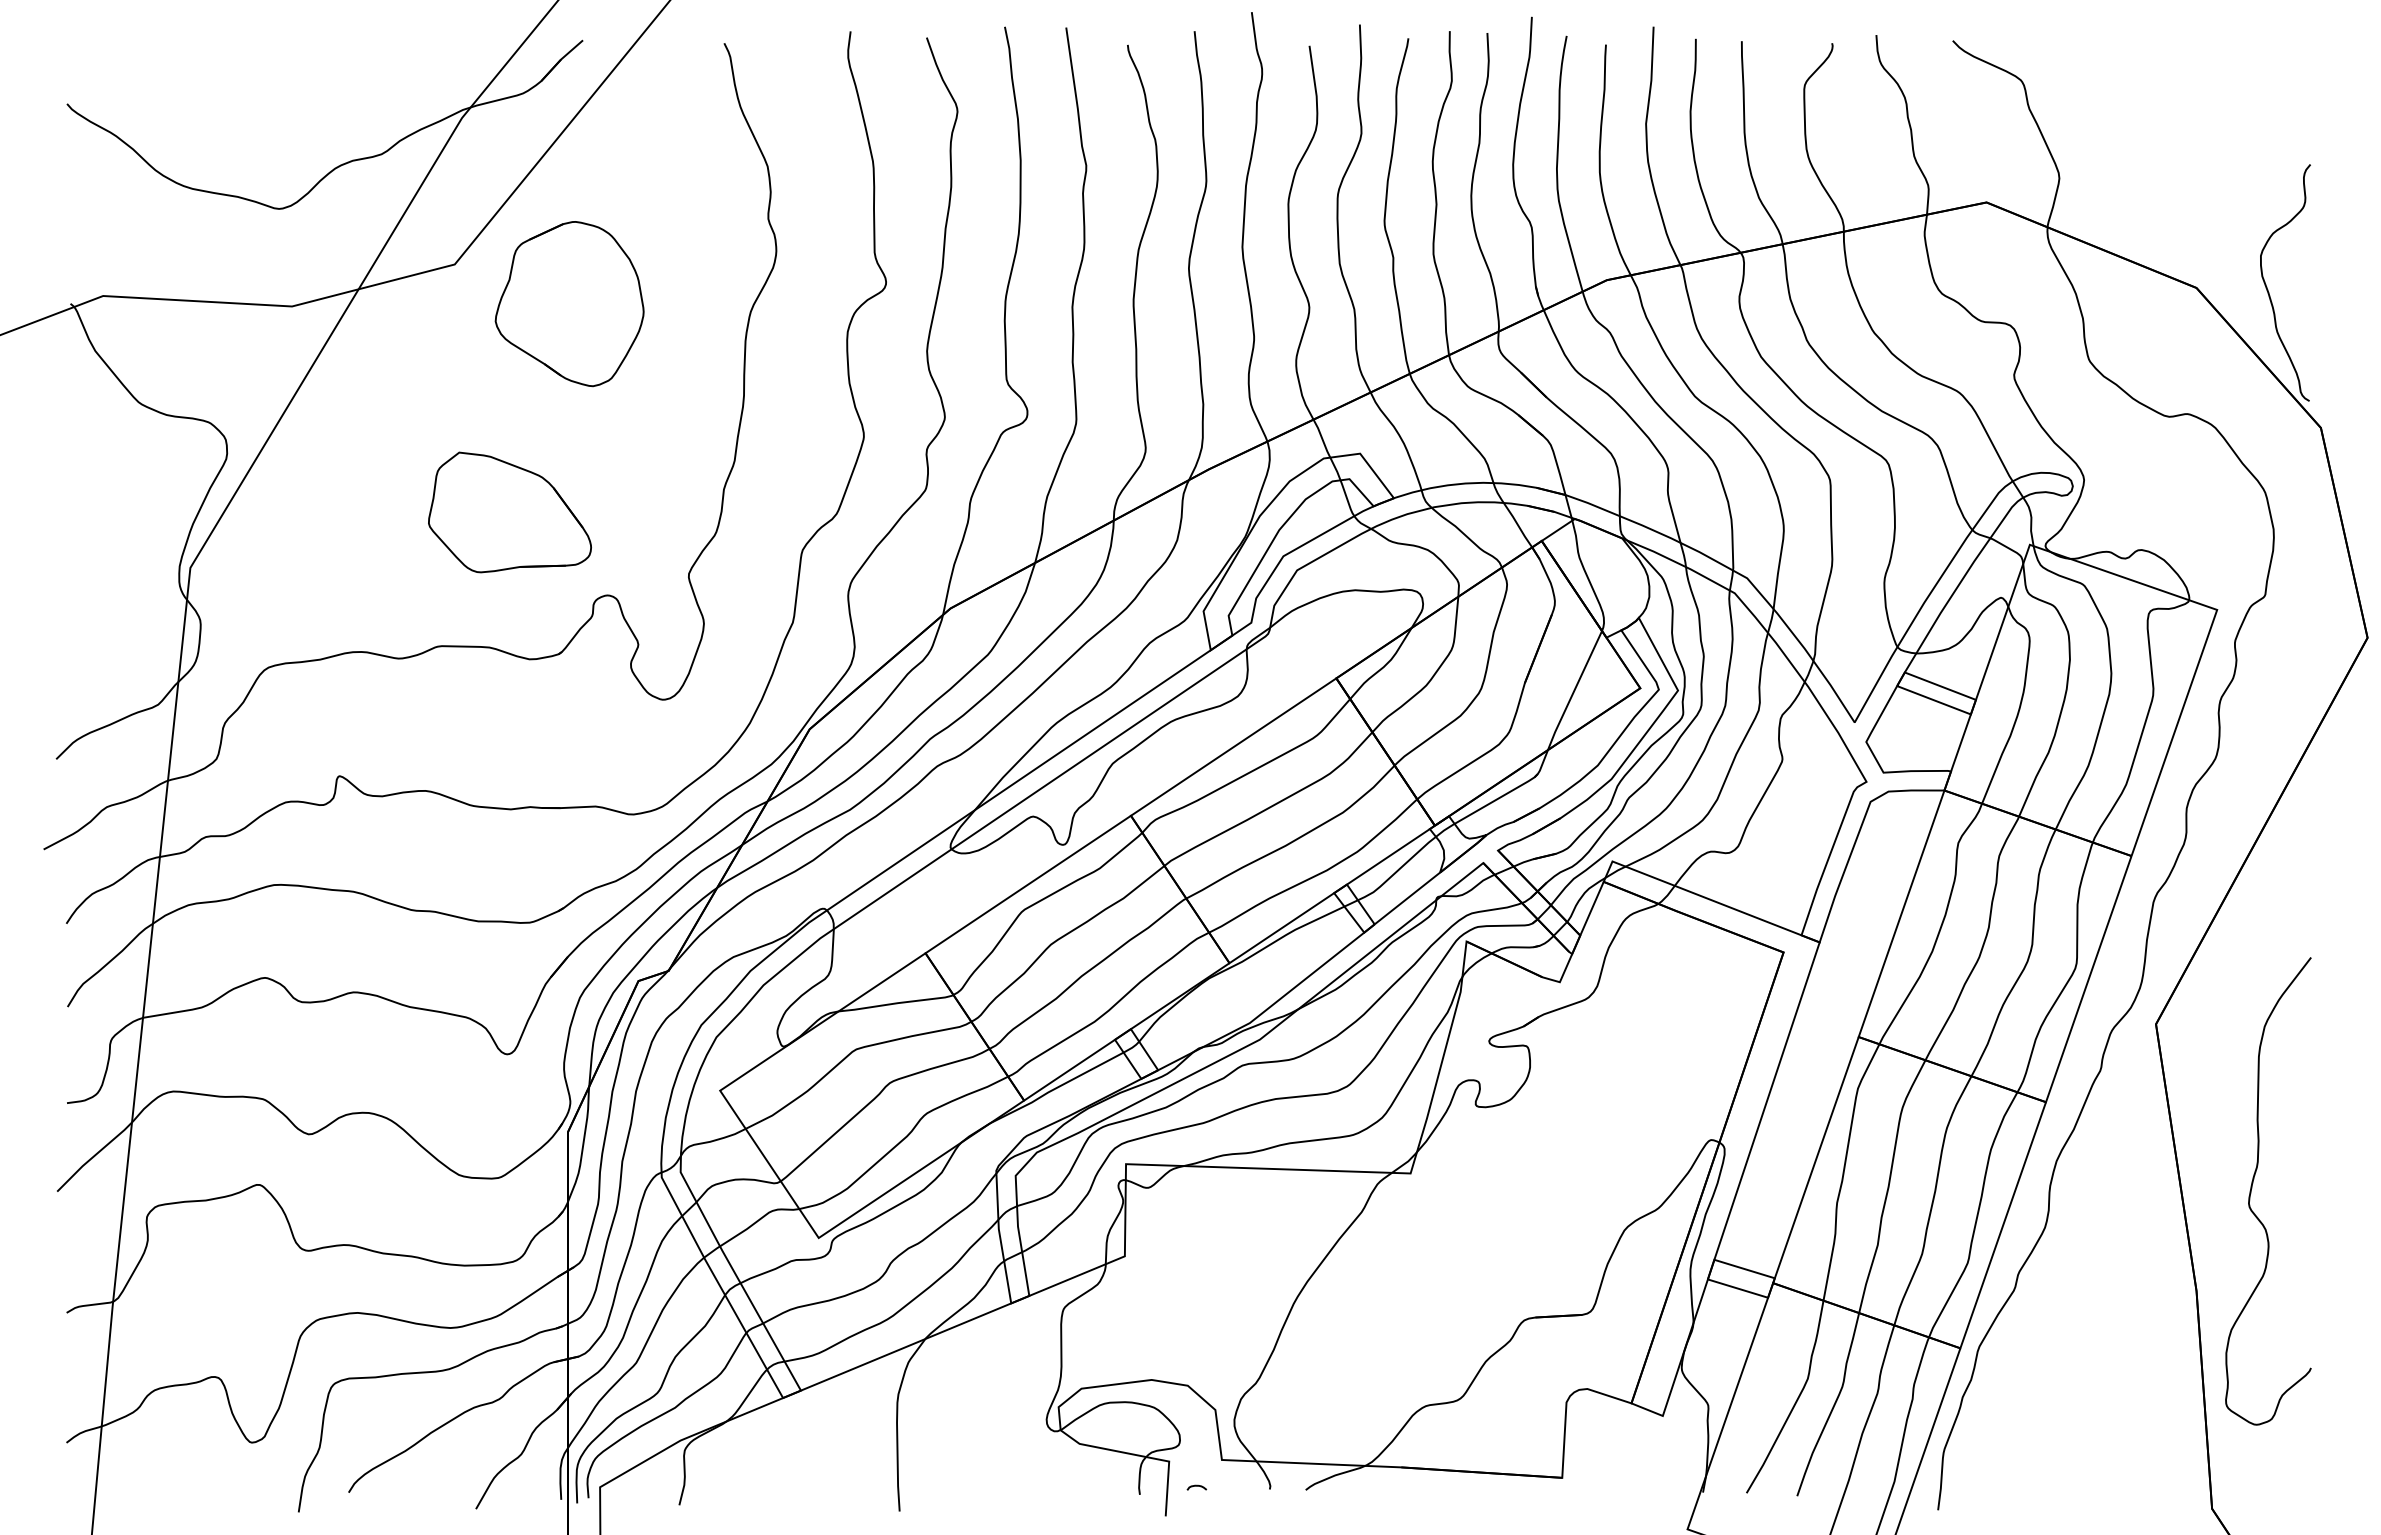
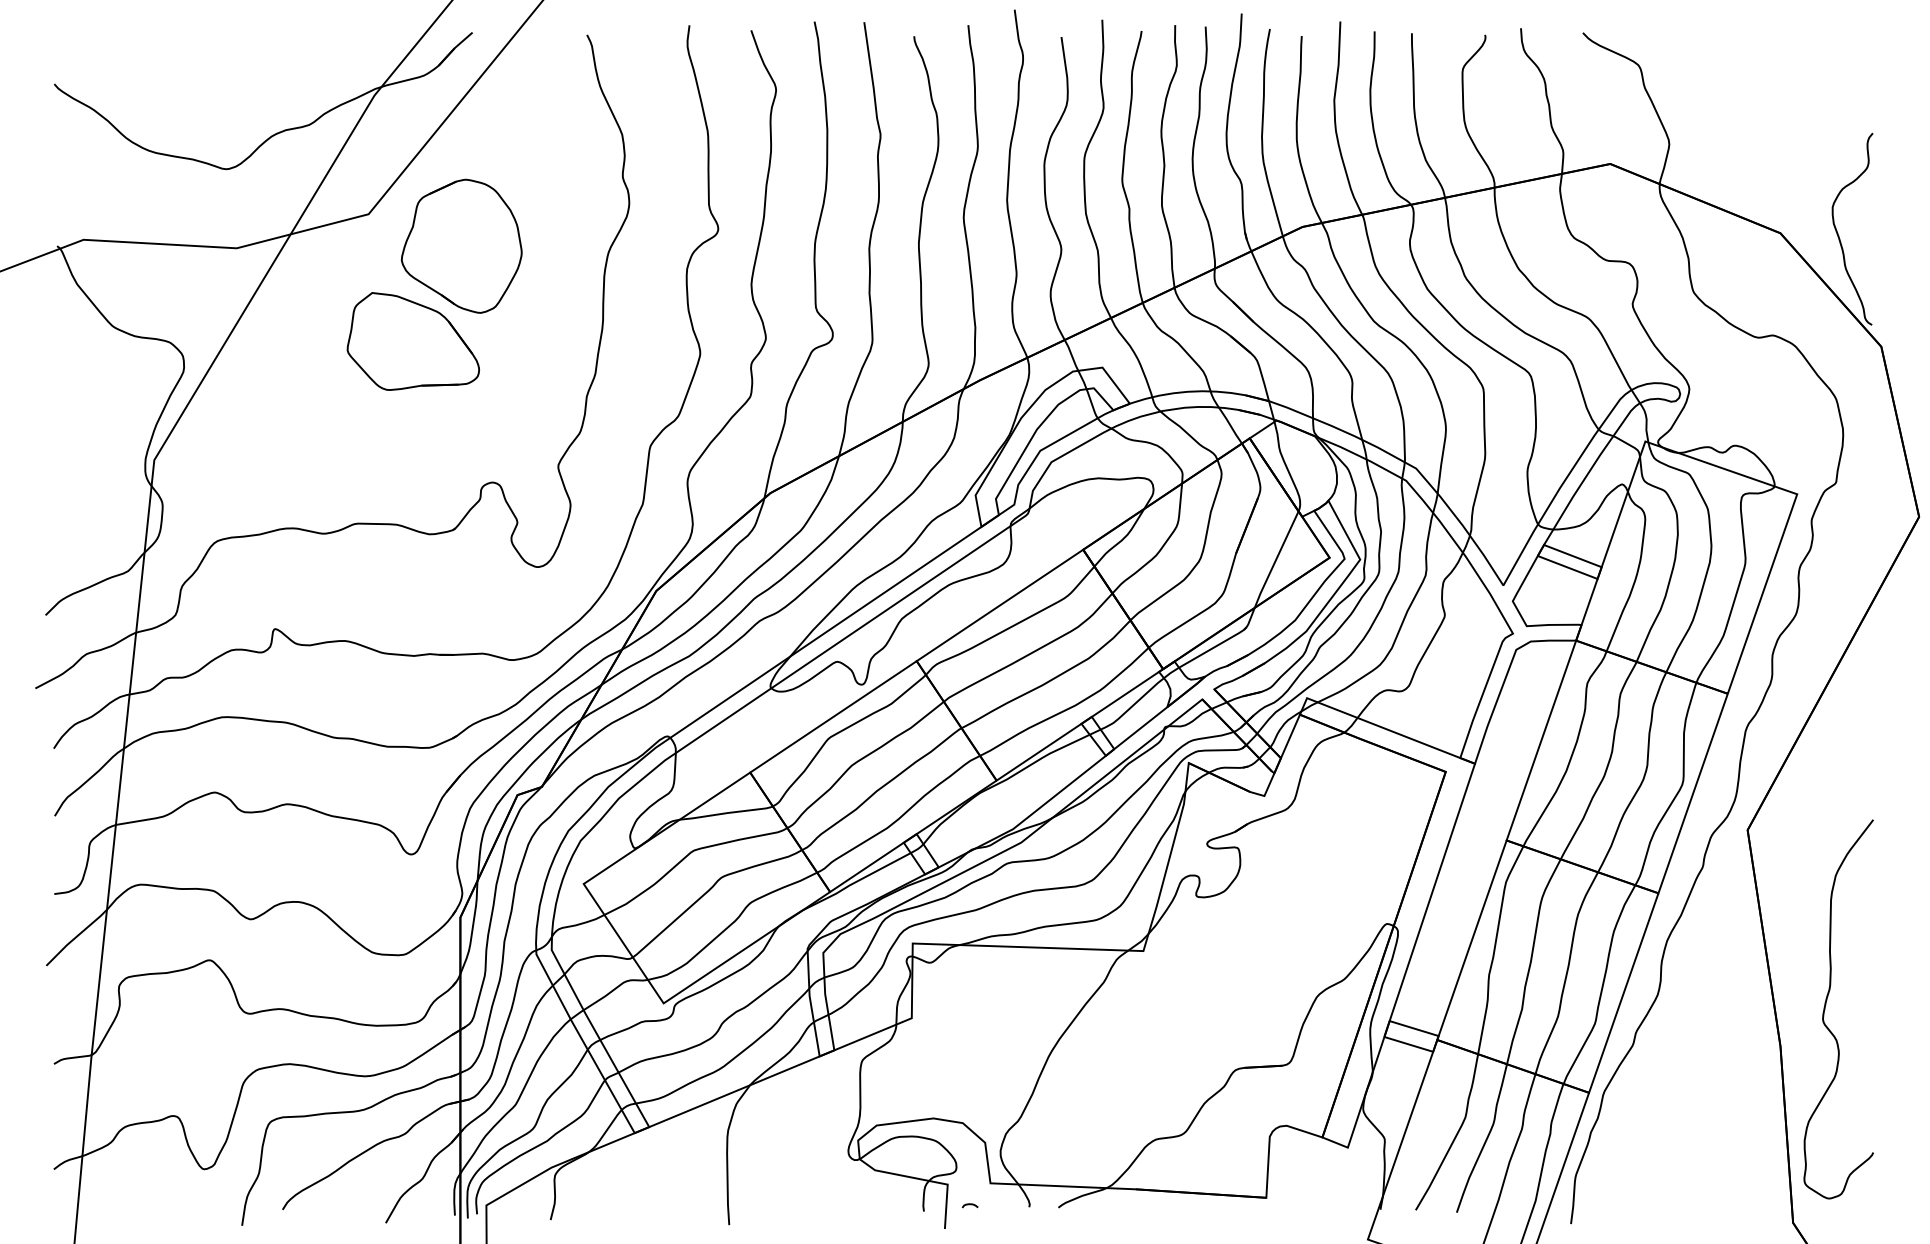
part: (509, 512) -> (412, 341), moved
curve: (2252, 1188) -> (1825, 1007), moved

